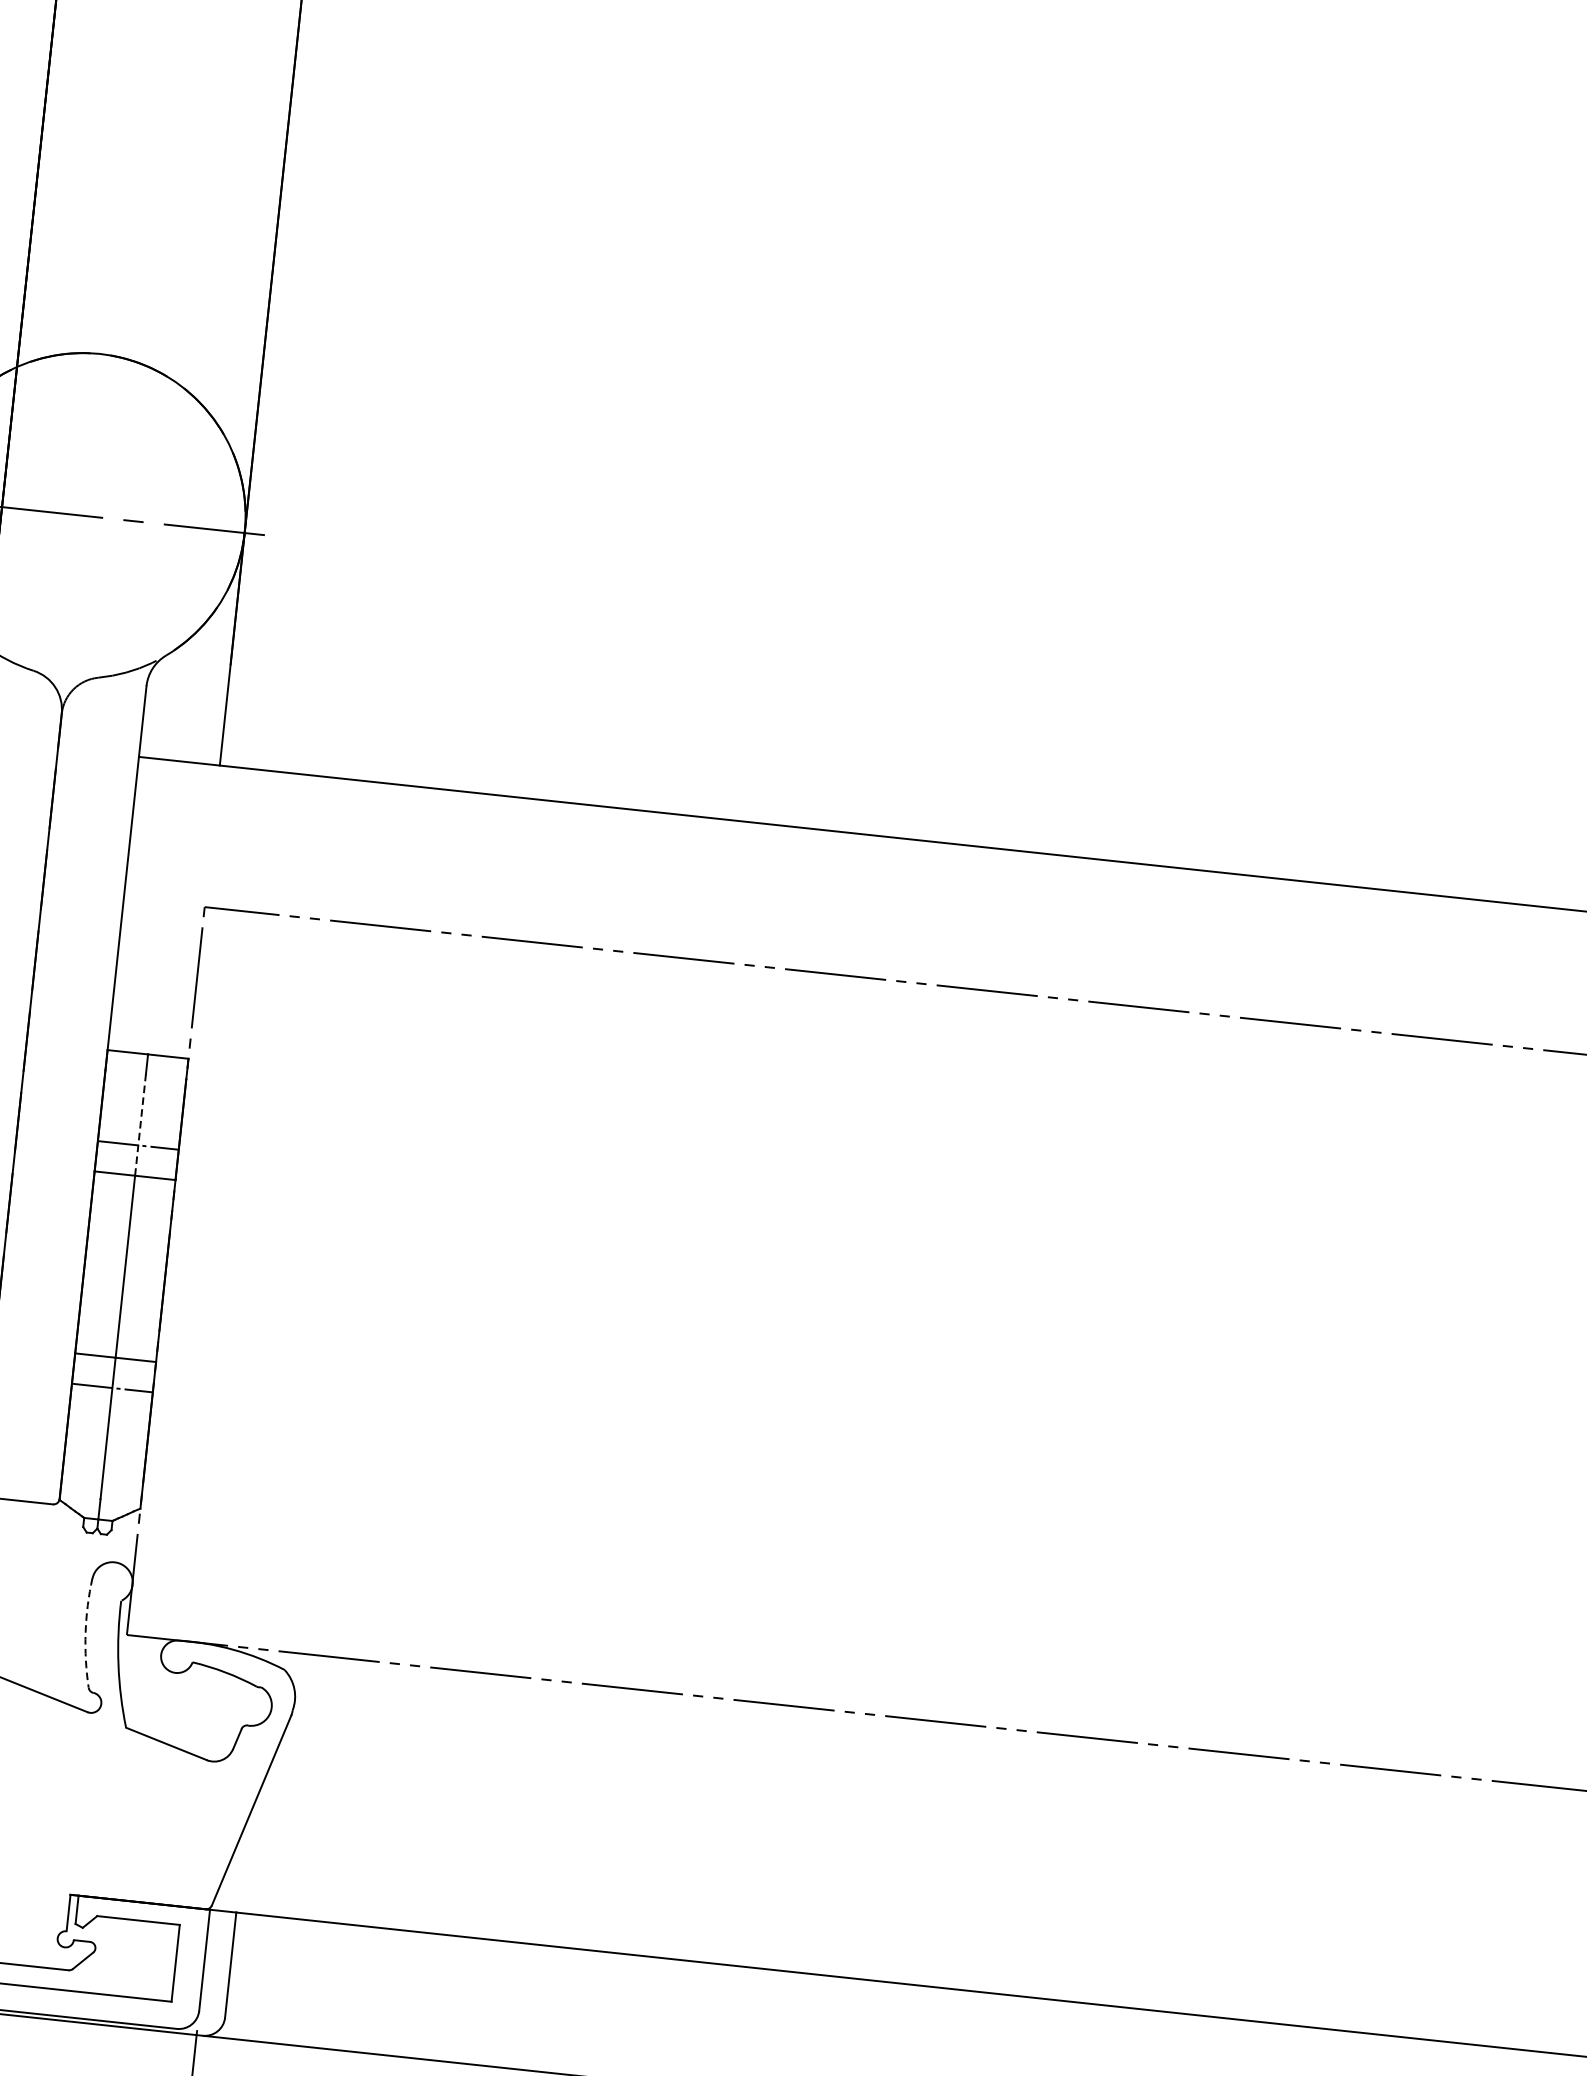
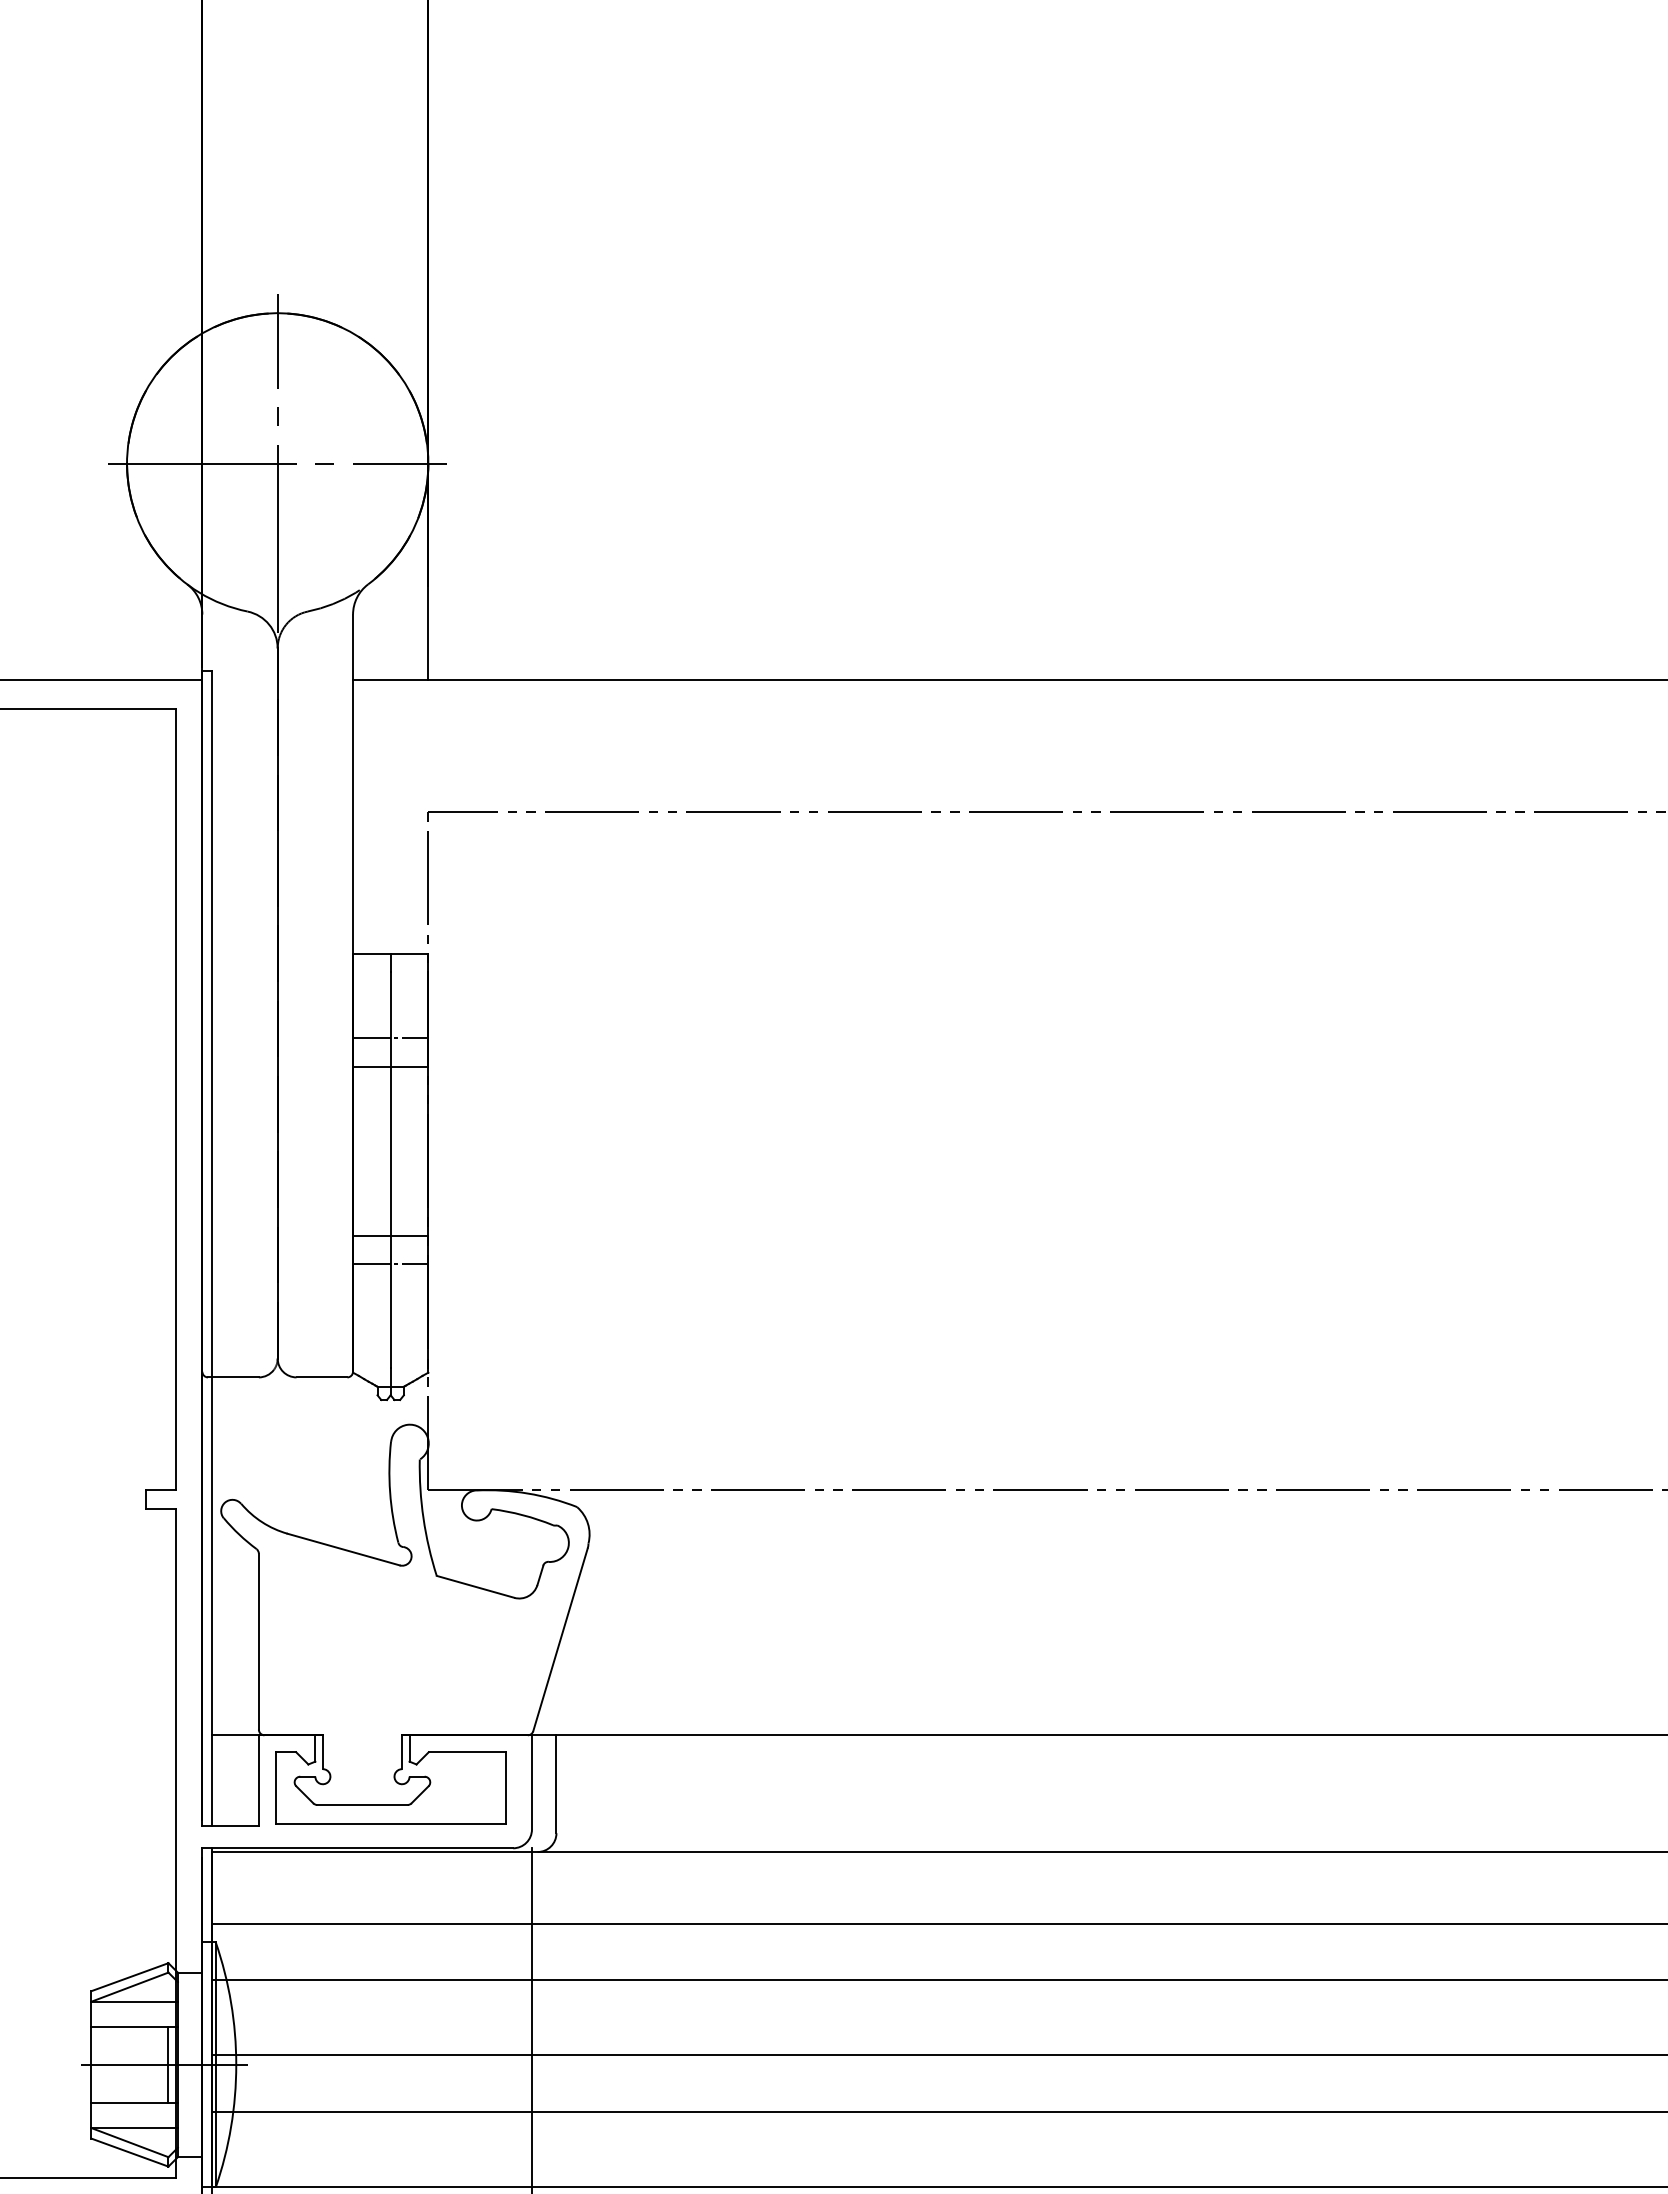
line: (82, 515) -> (277, 463), added
line: (140, 1125) -> (390, 1019), dashed -> solid
arc: (86, 1632) -> (390, 1492), dashed -> solid

